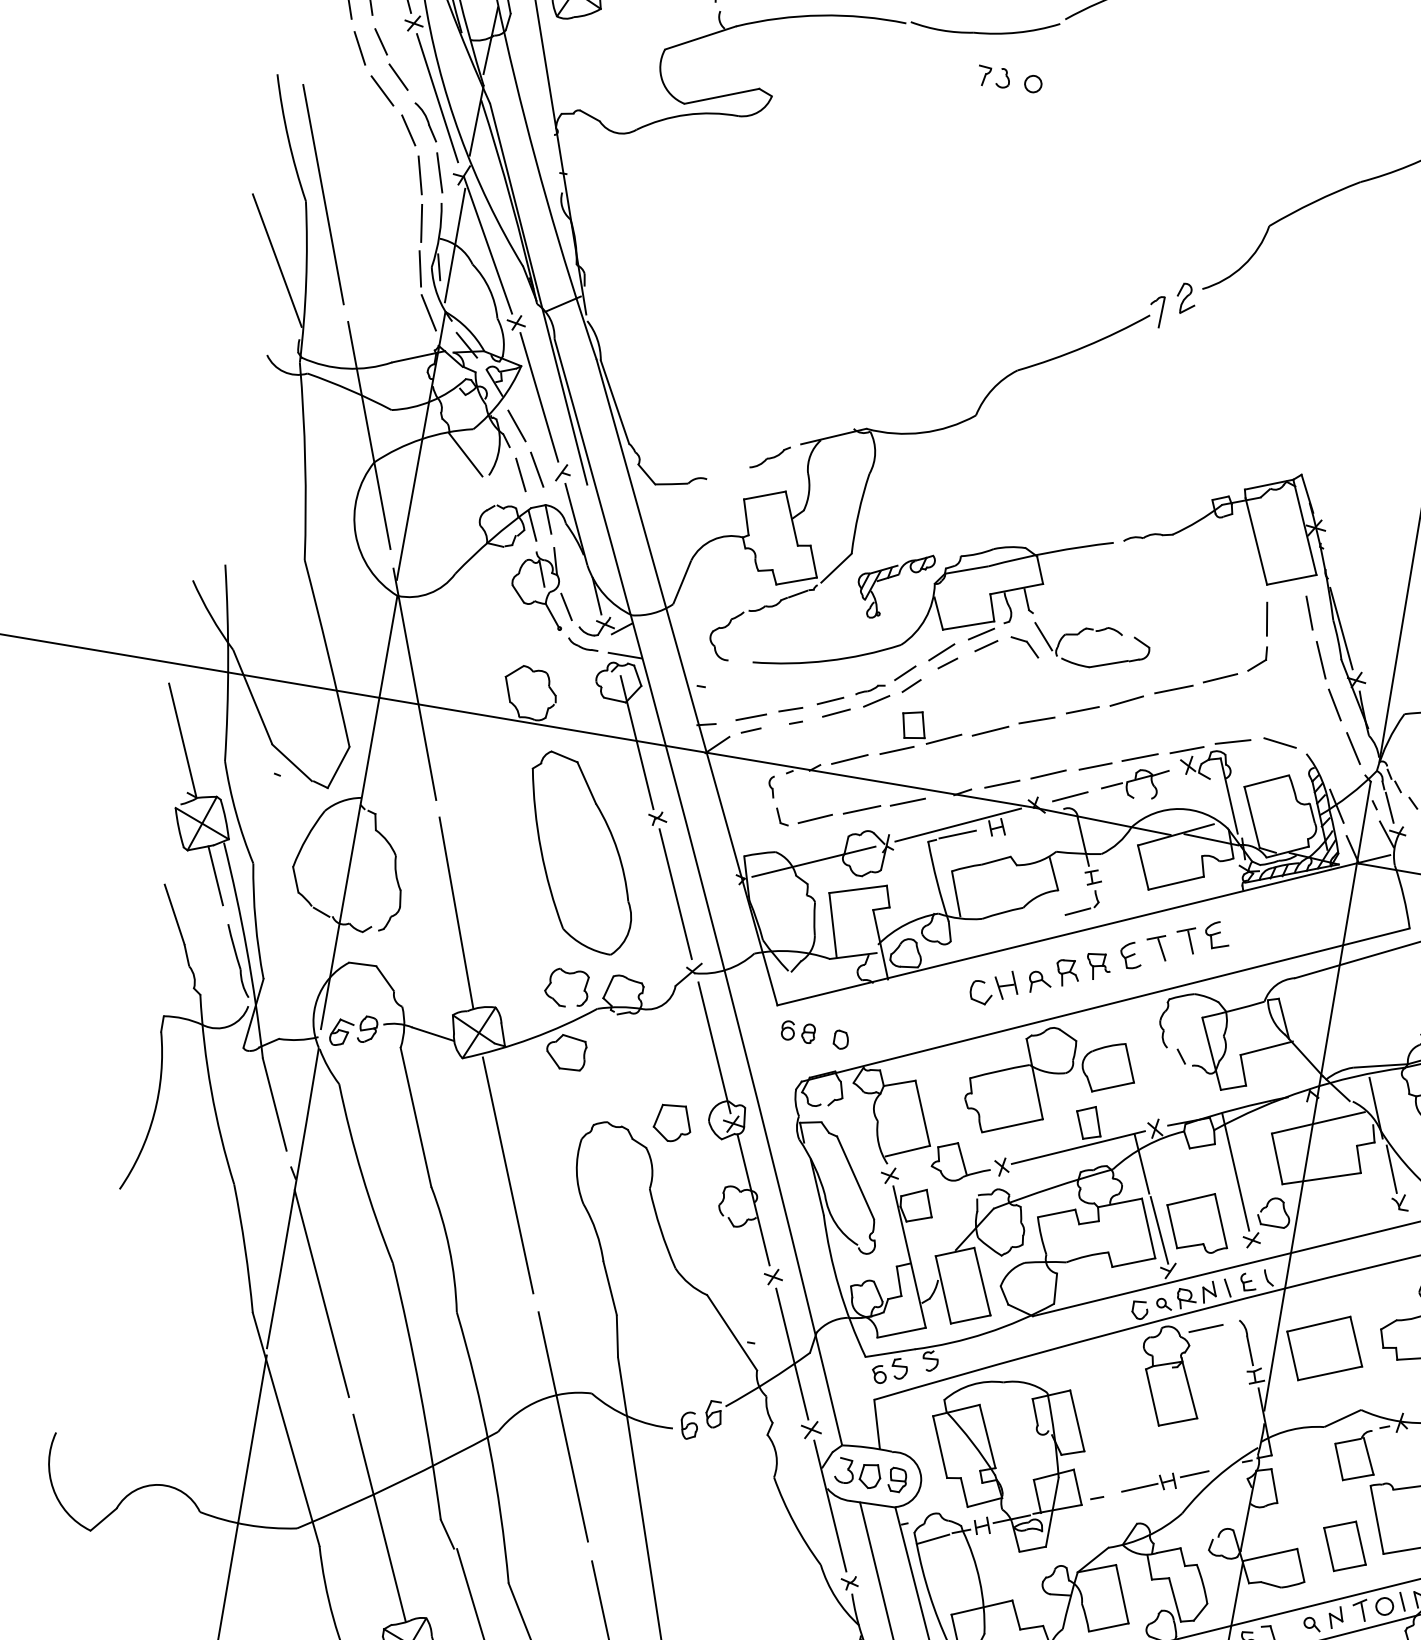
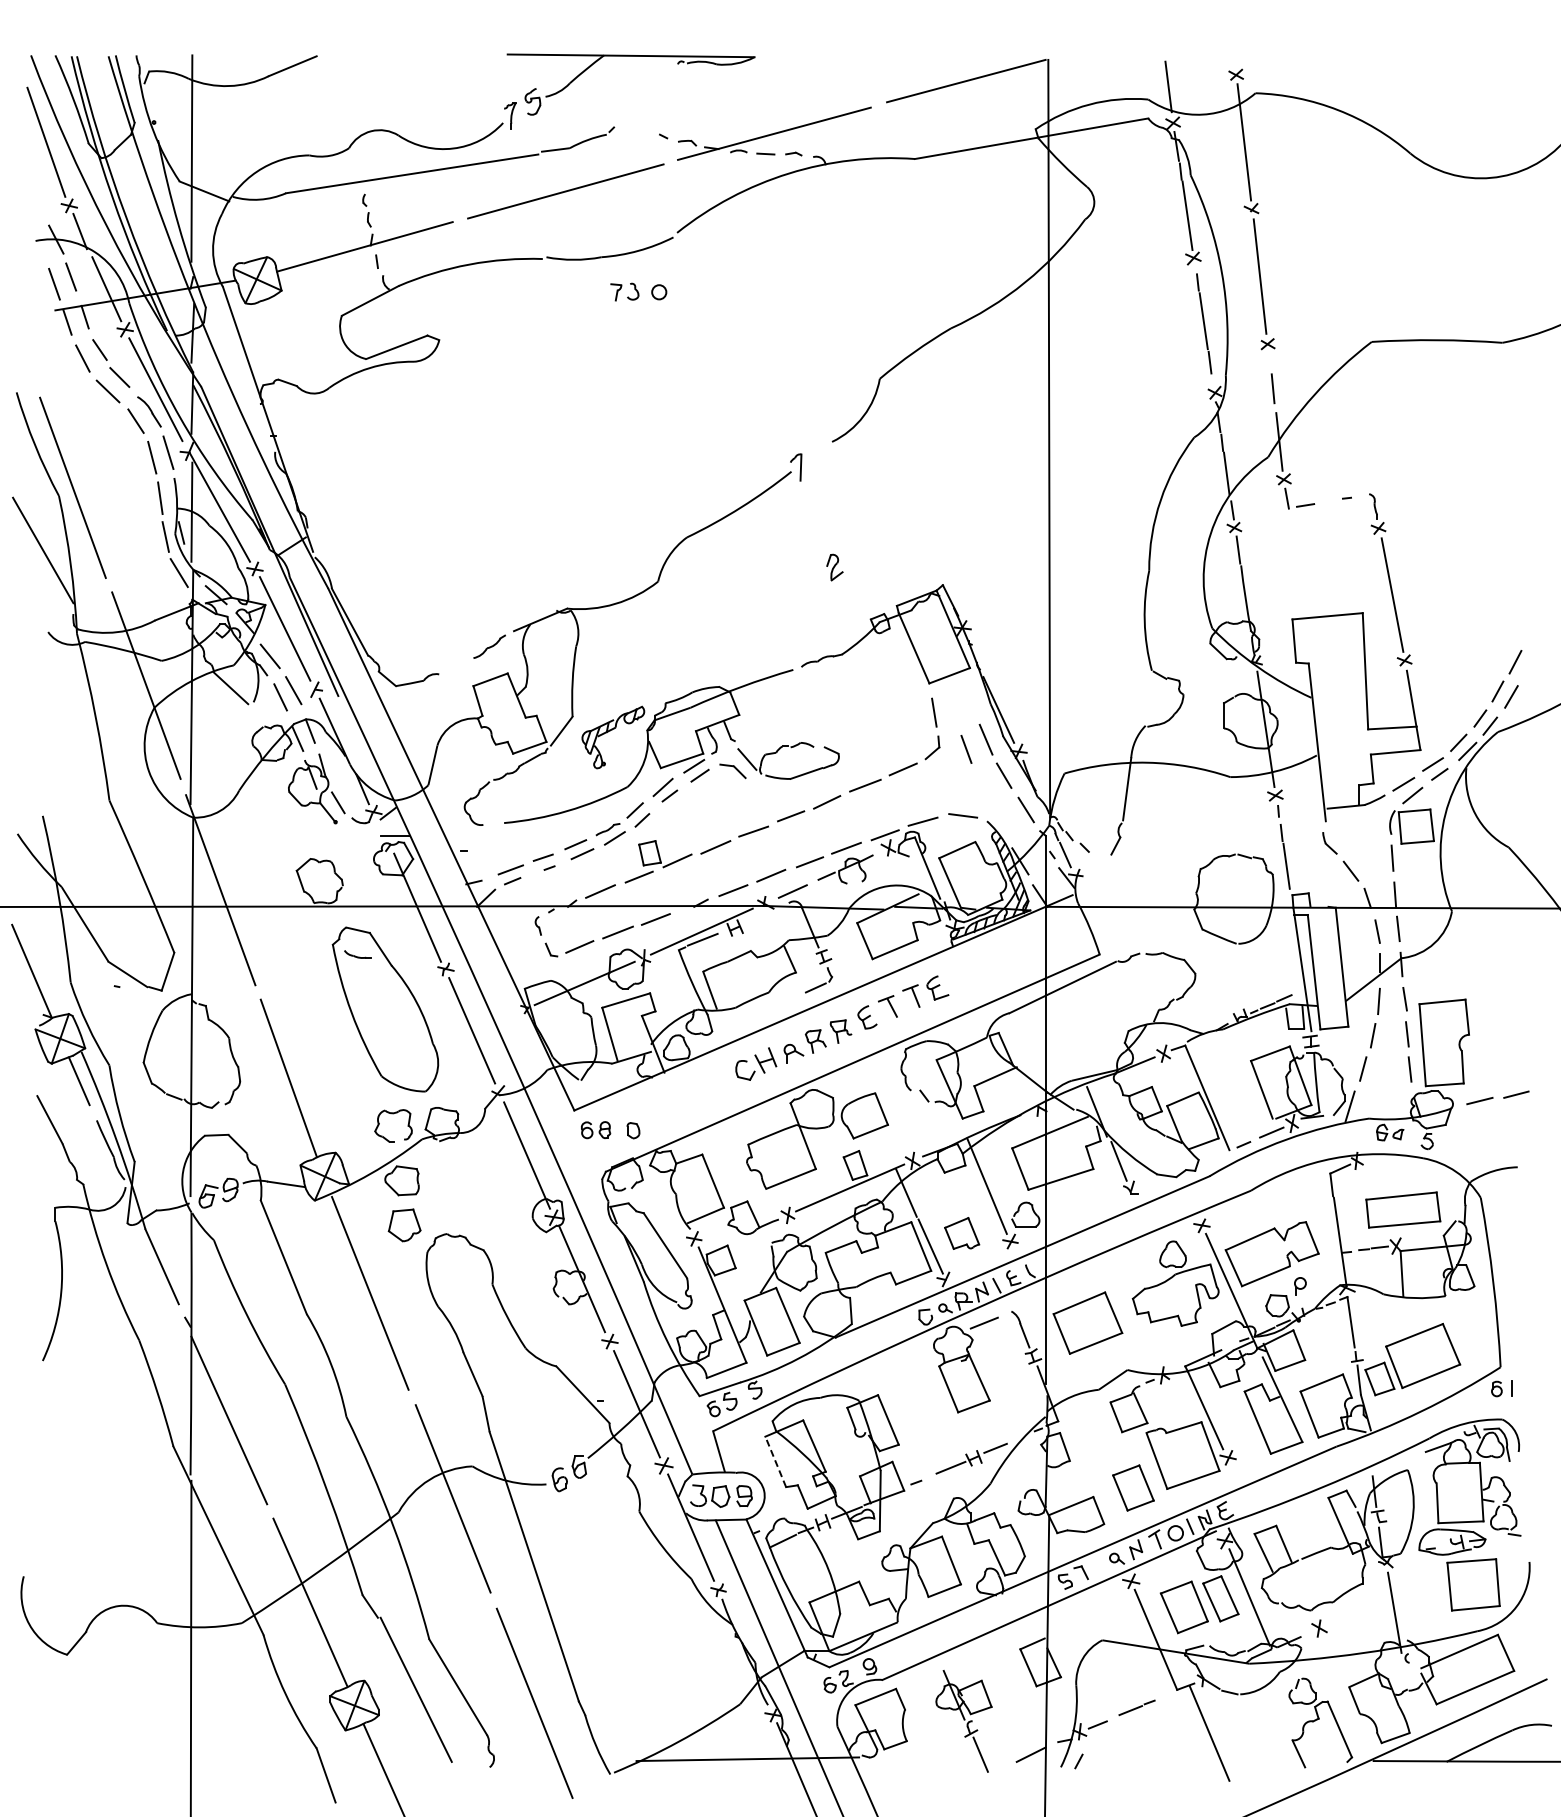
part: (1185, 298) -> (834, 567), moved
line: (1309, 613) -> (966, 749), moved
part: (582, 644) -> (357, 954), moved
part: (672, 1123) -> (404, 1225), moved
part: (1197, 1221) -> (961, 1233), size x0.6
line: (939, 1446) -> (775, 1461), solid -> dashed

